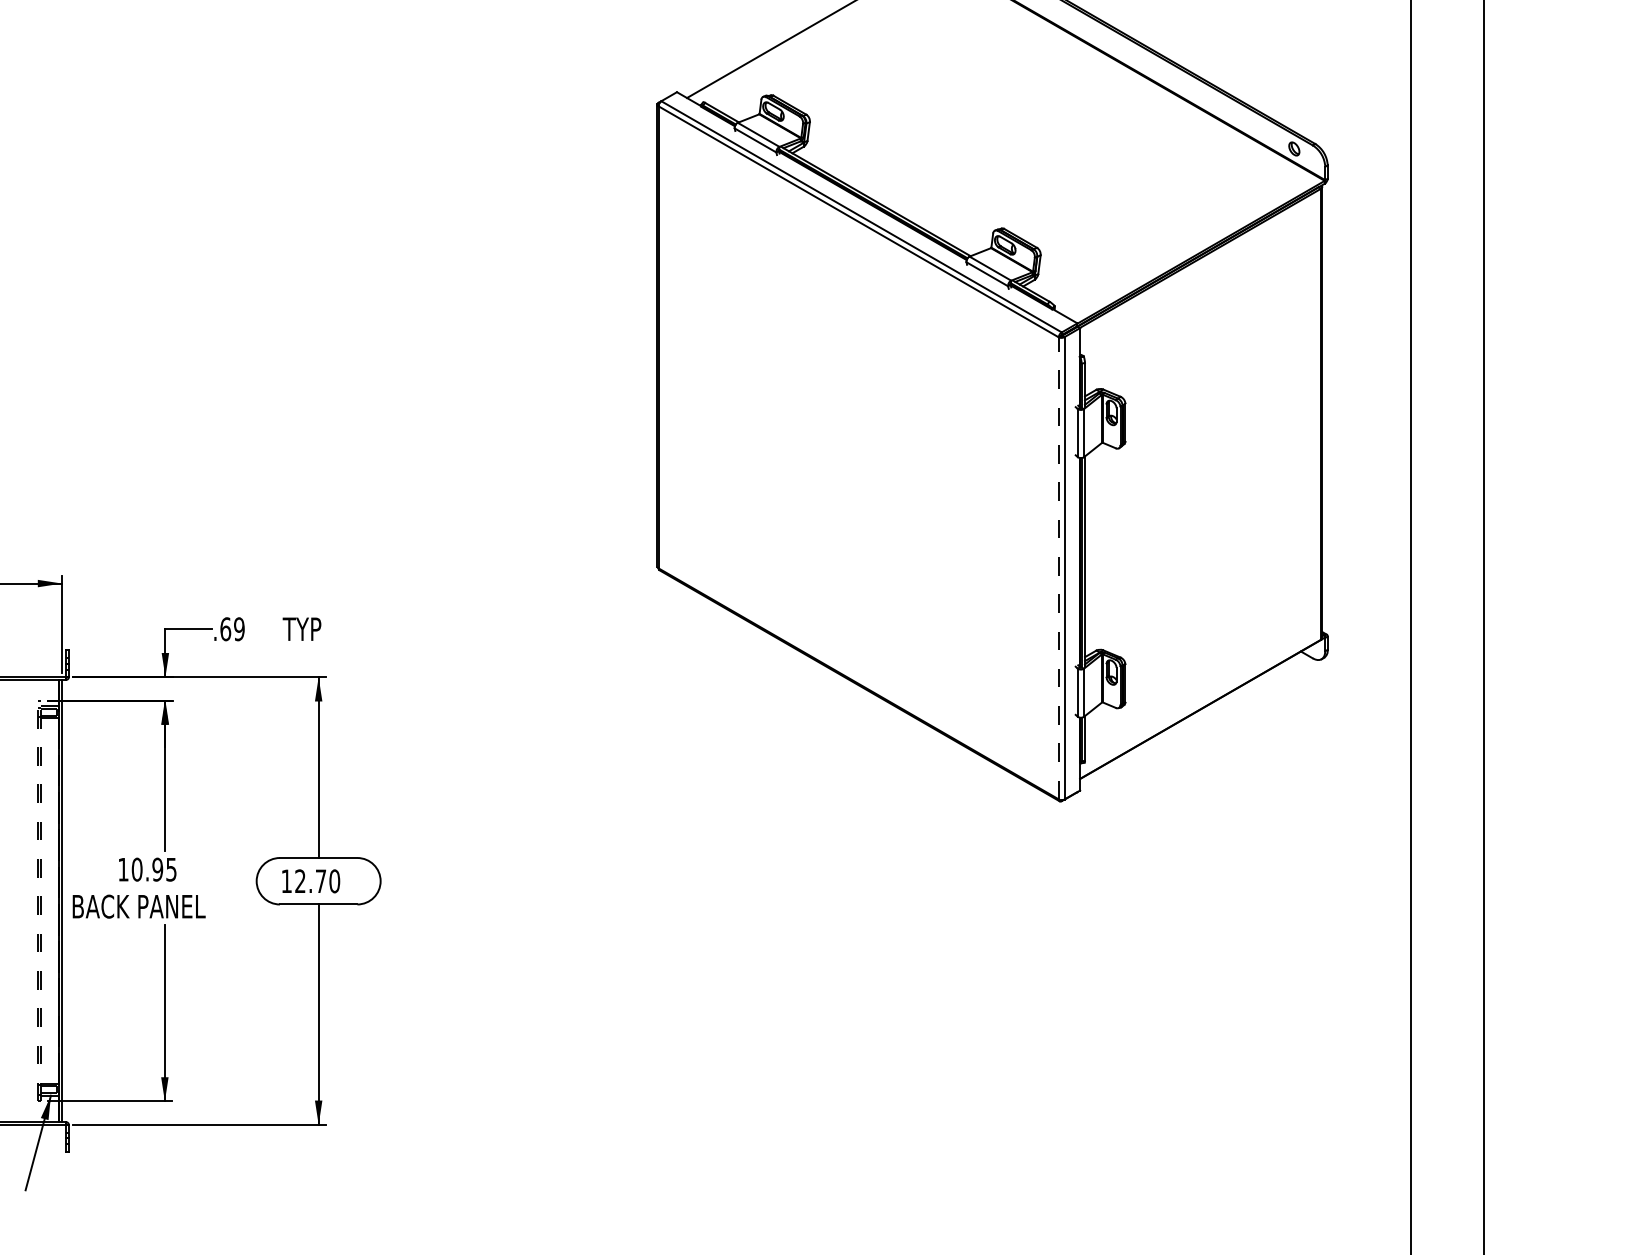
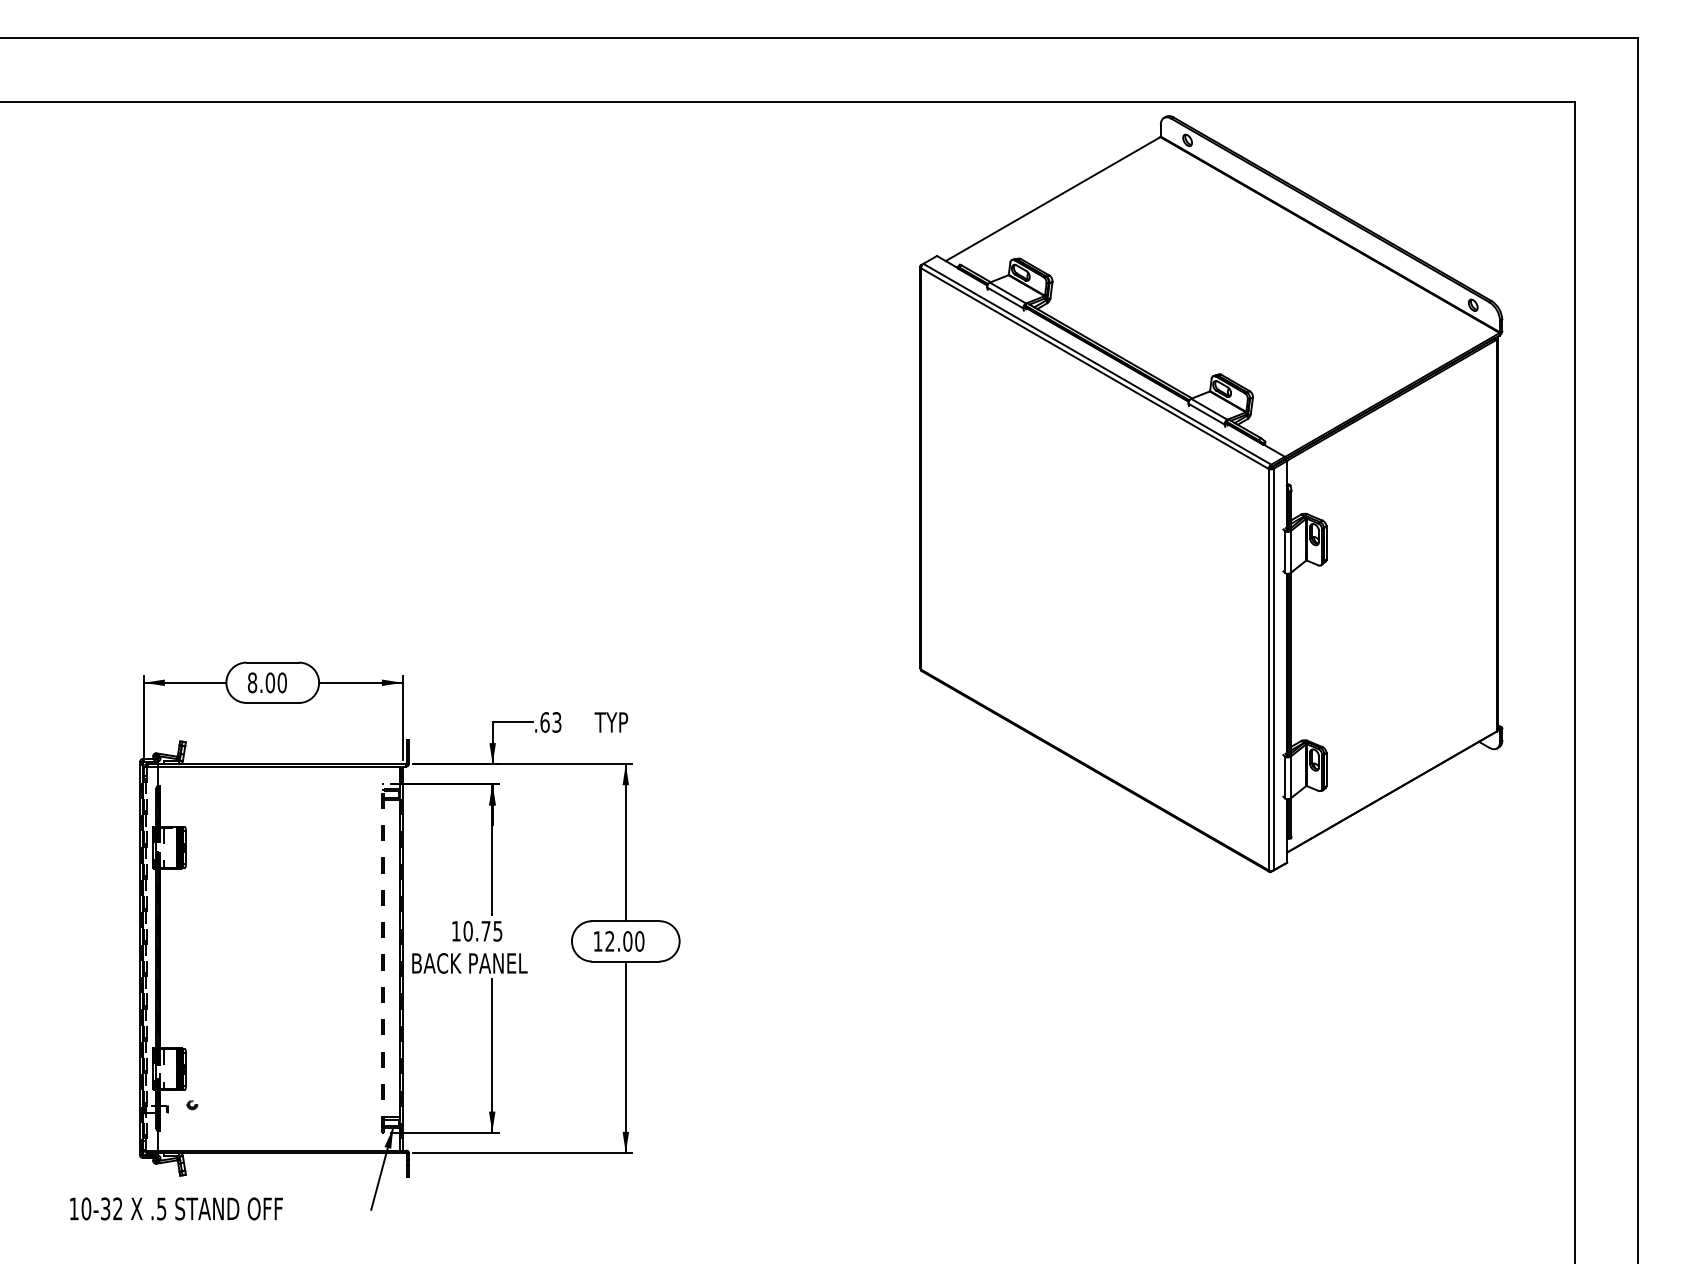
line: (1058, 568) -> (1268, 669), dashed -> solid
text: (238, 629) -> (556, 722), .69 -> .63
text: (157, 868) -> (485, 930), 10.95 -> 10.75
text: (320, 881) -> (627, 941), 12.70 -> 12.00

